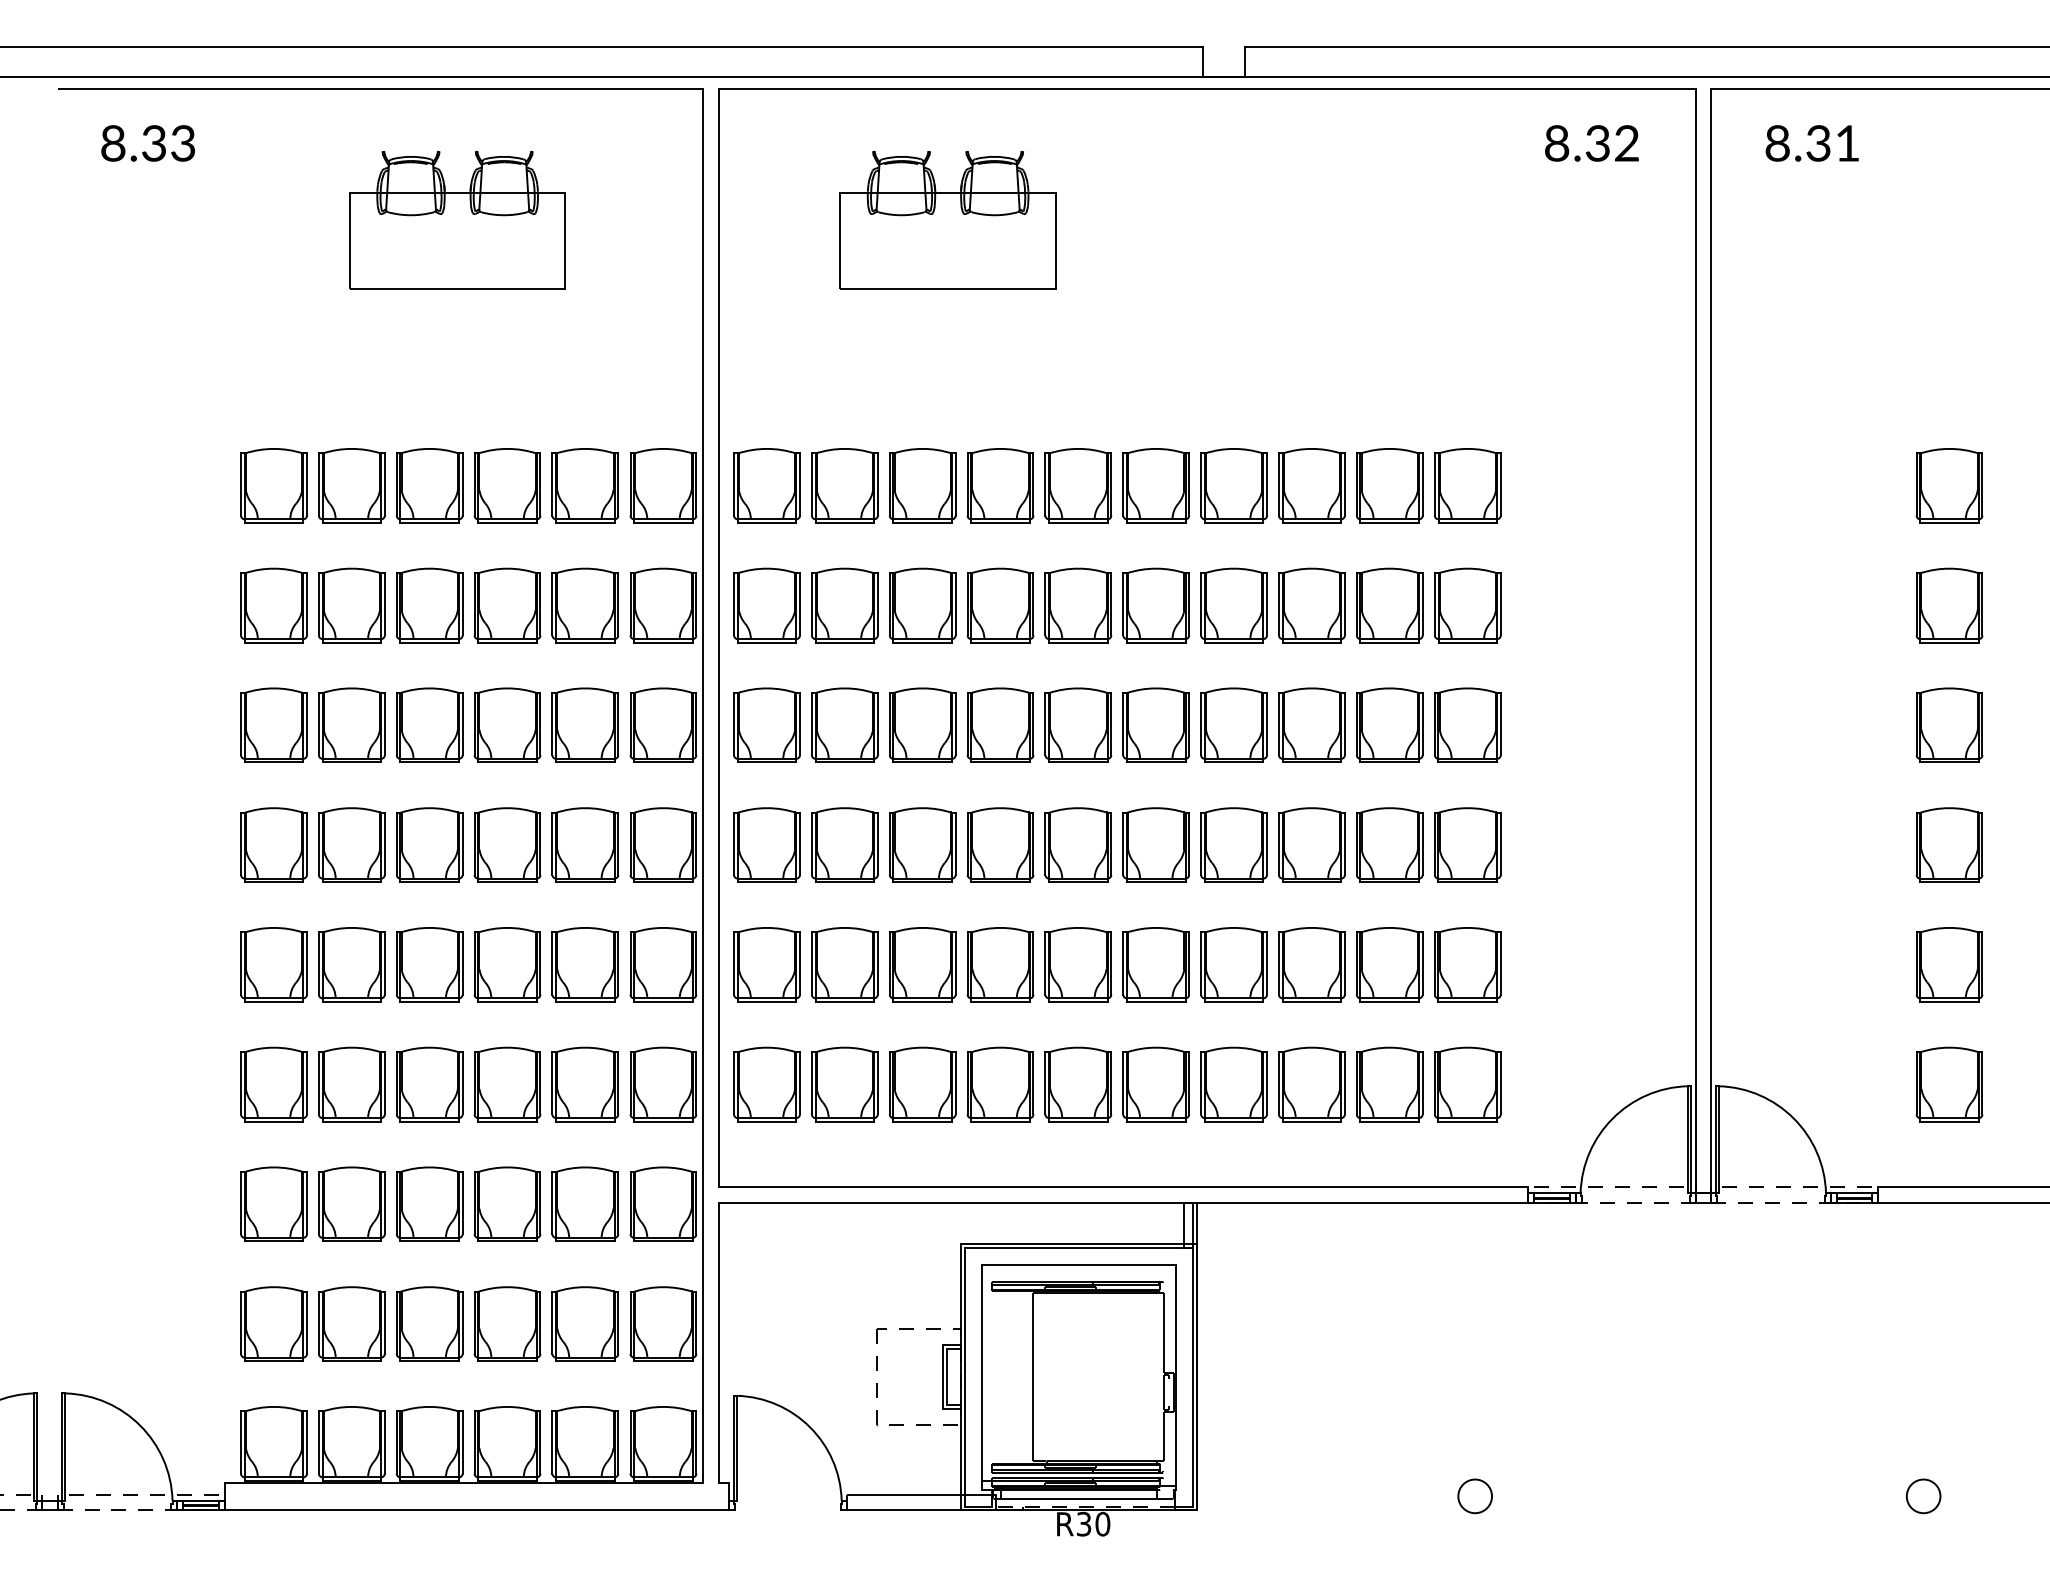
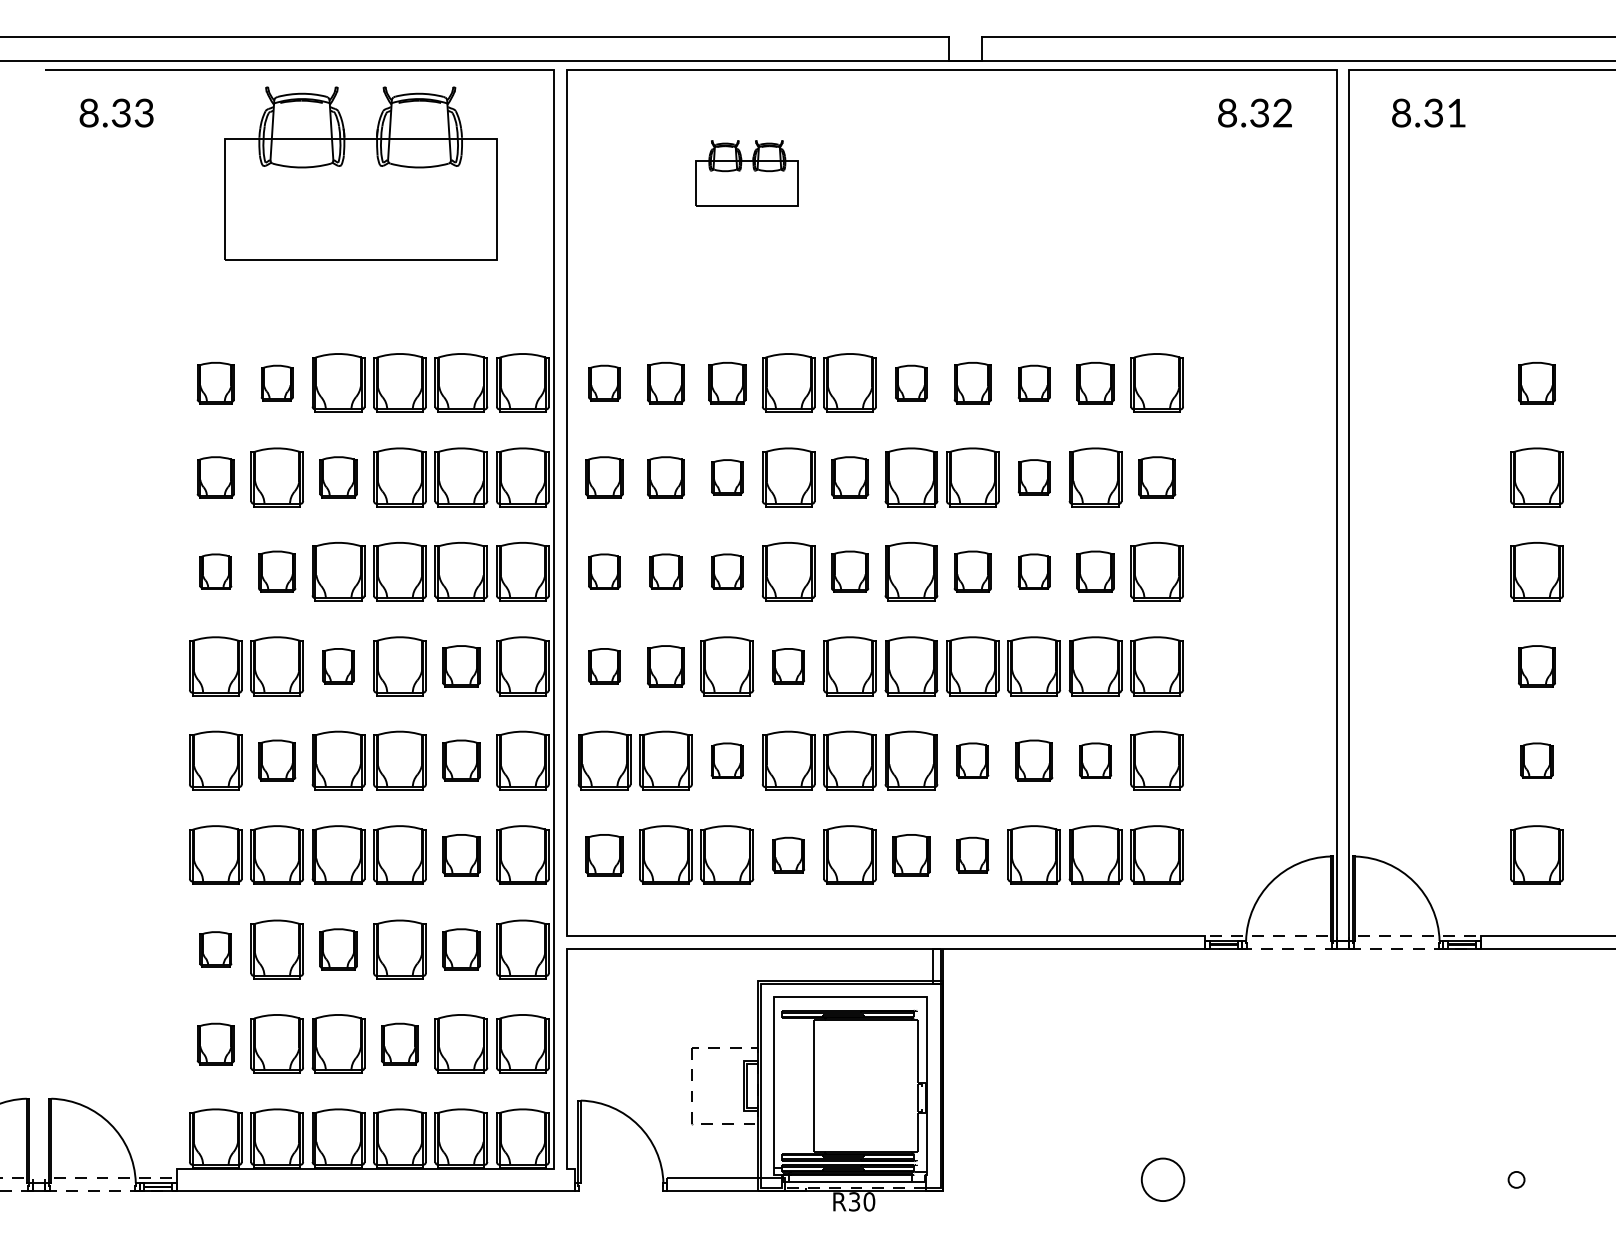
part: (457, 219) -> (360, 173), size x1.6
part: (947, 219) -> (746, 173), size x0.6
part: (273, 485) -> (215, 382), size x0.7
part: (351, 485) -> (276, 382), size x0.6
part: (766, 485) -> (604, 382), size x0.6
part: (844, 485) -> (665, 382), size x0.7
part: (922, 485) -> (727, 382), size x0.7
part: (1155, 485) -> (910, 382), size x0.6
part: (1233, 485) -> (972, 382), size x0.7
part: (1311, 485) -> (1033, 382), size x0.6
part: (1389, 485) -> (1095, 382), size x0.7
part: (1949, 485) -> (1536, 382), size x0.7
part: (273, 605) -> (215, 477), size x0.7
part: (429, 605) -> (338, 477), size x0.7
part: (766, 605) -> (604, 477), size x0.7
part: (844, 605) -> (665, 477), size x0.7
part: (922, 605) -> (727, 477), size x0.6
part: (1078, 605) -> (850, 477), size x0.7
part: (1311, 605) -> (1033, 477), size x0.6
part: (1467, 605) -> (1156, 477), size x0.7
part: (273, 724) -> (215, 571), size x0.6
part: (351, 724) -> (276, 571), size x0.7
part: (766, 724) -> (604, 571), size x0.6
part: (844, 724) -> (665, 571), size x0.6
part: (922, 724) -> (727, 571), size x0.6
part: (1078, 724) -> (850, 571), size x0.7
part: (1233, 724) -> (972, 571), size x0.7
part: (1311, 724) -> (1033, 571), size x0.6
part: (1389, 724) -> (1095, 571), size x0.7
part: (429, 844) -> (338, 665), size x0.6
part: (585, 844) -> (461, 665), size x0.7
part: (766, 844) -> (604, 665), size x0.6
part: (844, 844) -> (665, 665), size x0.7
part: (1000, 844) -> (788, 665), size x0.6
part: (1949, 844) -> (1536, 665), size x0.7
part: (351, 964) -> (276, 760), size x0.7
part: (585, 964) -> (461, 760), size x0.7
part: (922, 964) -> (727, 760), size x0.6
part: (1233, 964) -> (972, 760), size x0.6
part: (1311, 964) -> (1033, 760), size x0.7
part: (1389, 964) -> (1095, 760), size x0.6
part: (1949, 964) -> (1536, 760), size x0.6
part: (585, 1084) -> (461, 855), size x0.7
part: (766, 1084) -> (604, 855), size x0.7
part: (1000, 1084) -> (788, 855), size x0.6
part: (1155, 1084) -> (910, 855), size x0.7
part: (1233, 1084) -> (972, 855), size x0.6
part: (273, 1203) -> (215, 948), size x0.6
part: (429, 1203) -> (338, 948), size x0.7
part: (585, 1203) -> (461, 948), size x0.7
part: (273, 1323) -> (215, 1043), size x0.7
part: (507, 1323) -> (399, 1043), size x0.7
circle: (1474, 1496) -> (1162, 1179), size x1.6
circle: (1923, 1496) -> (1516, 1179), size x0.6

